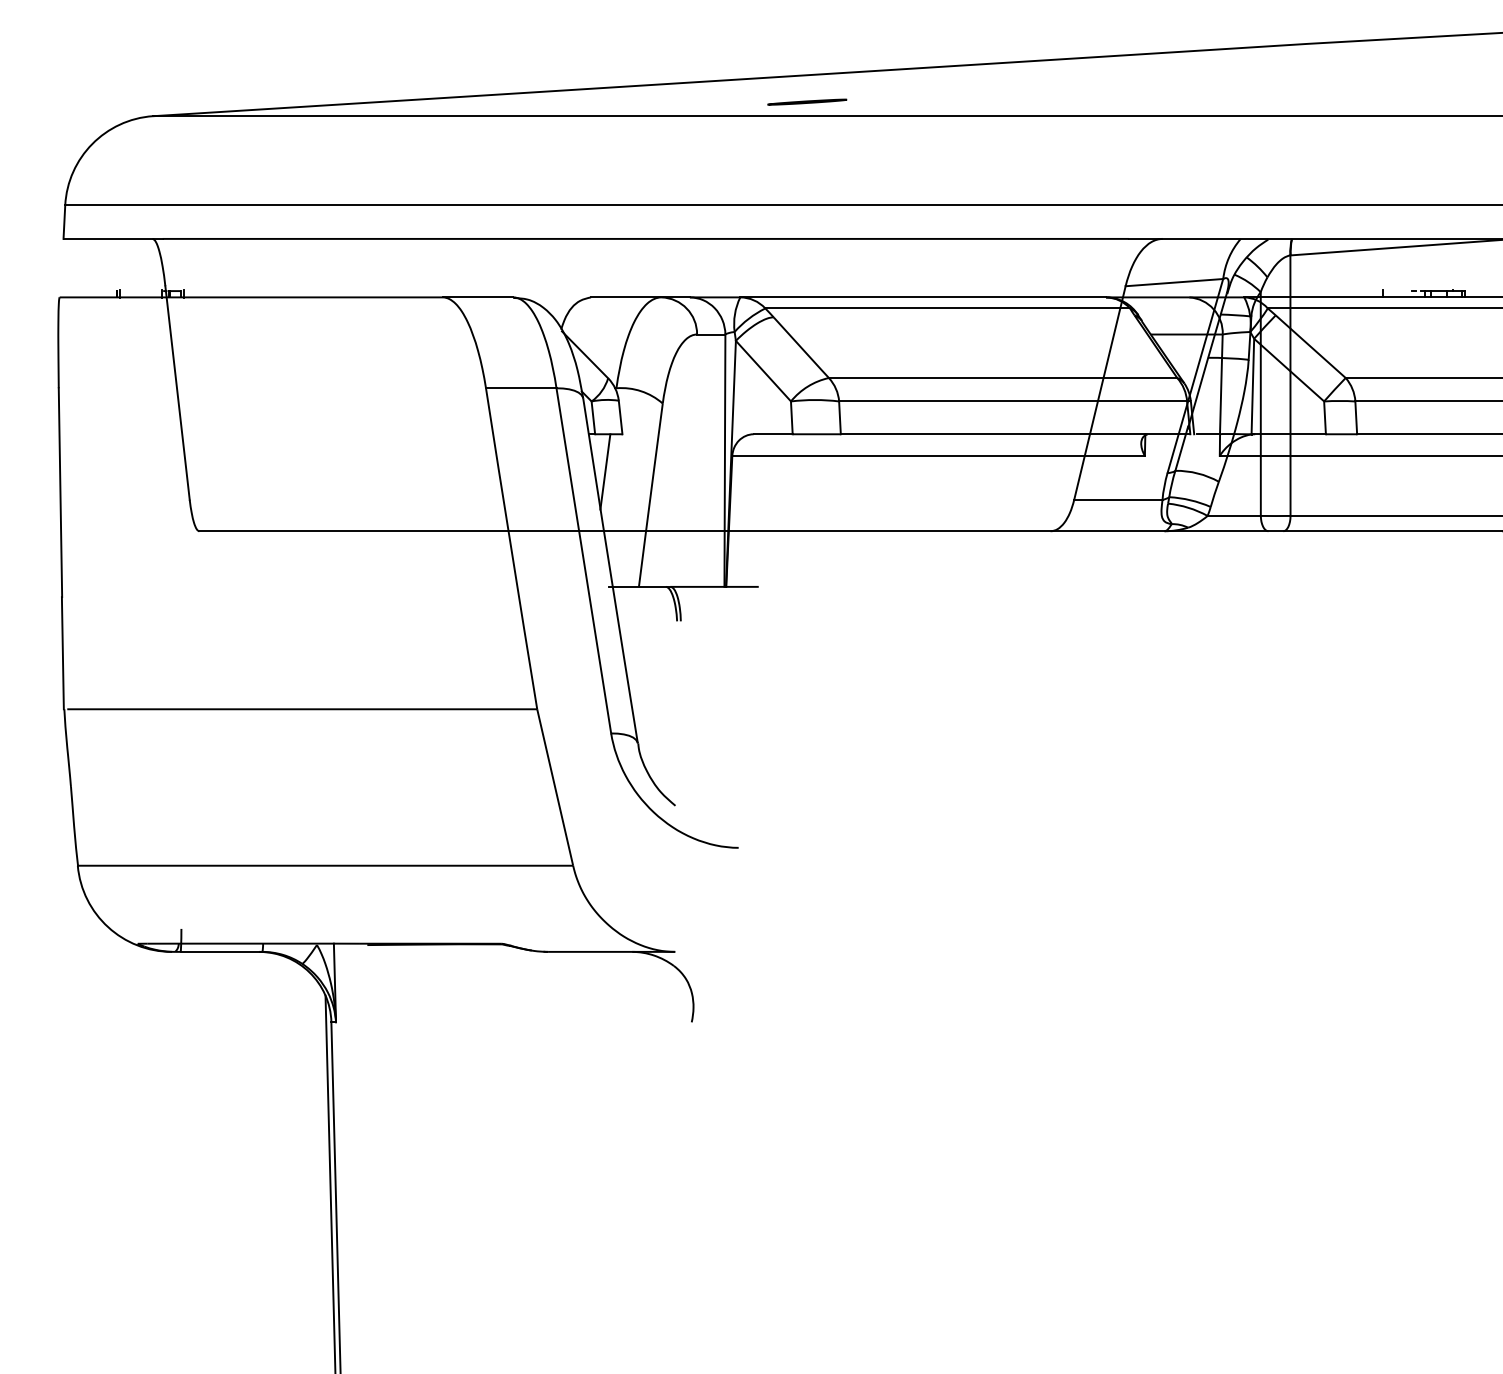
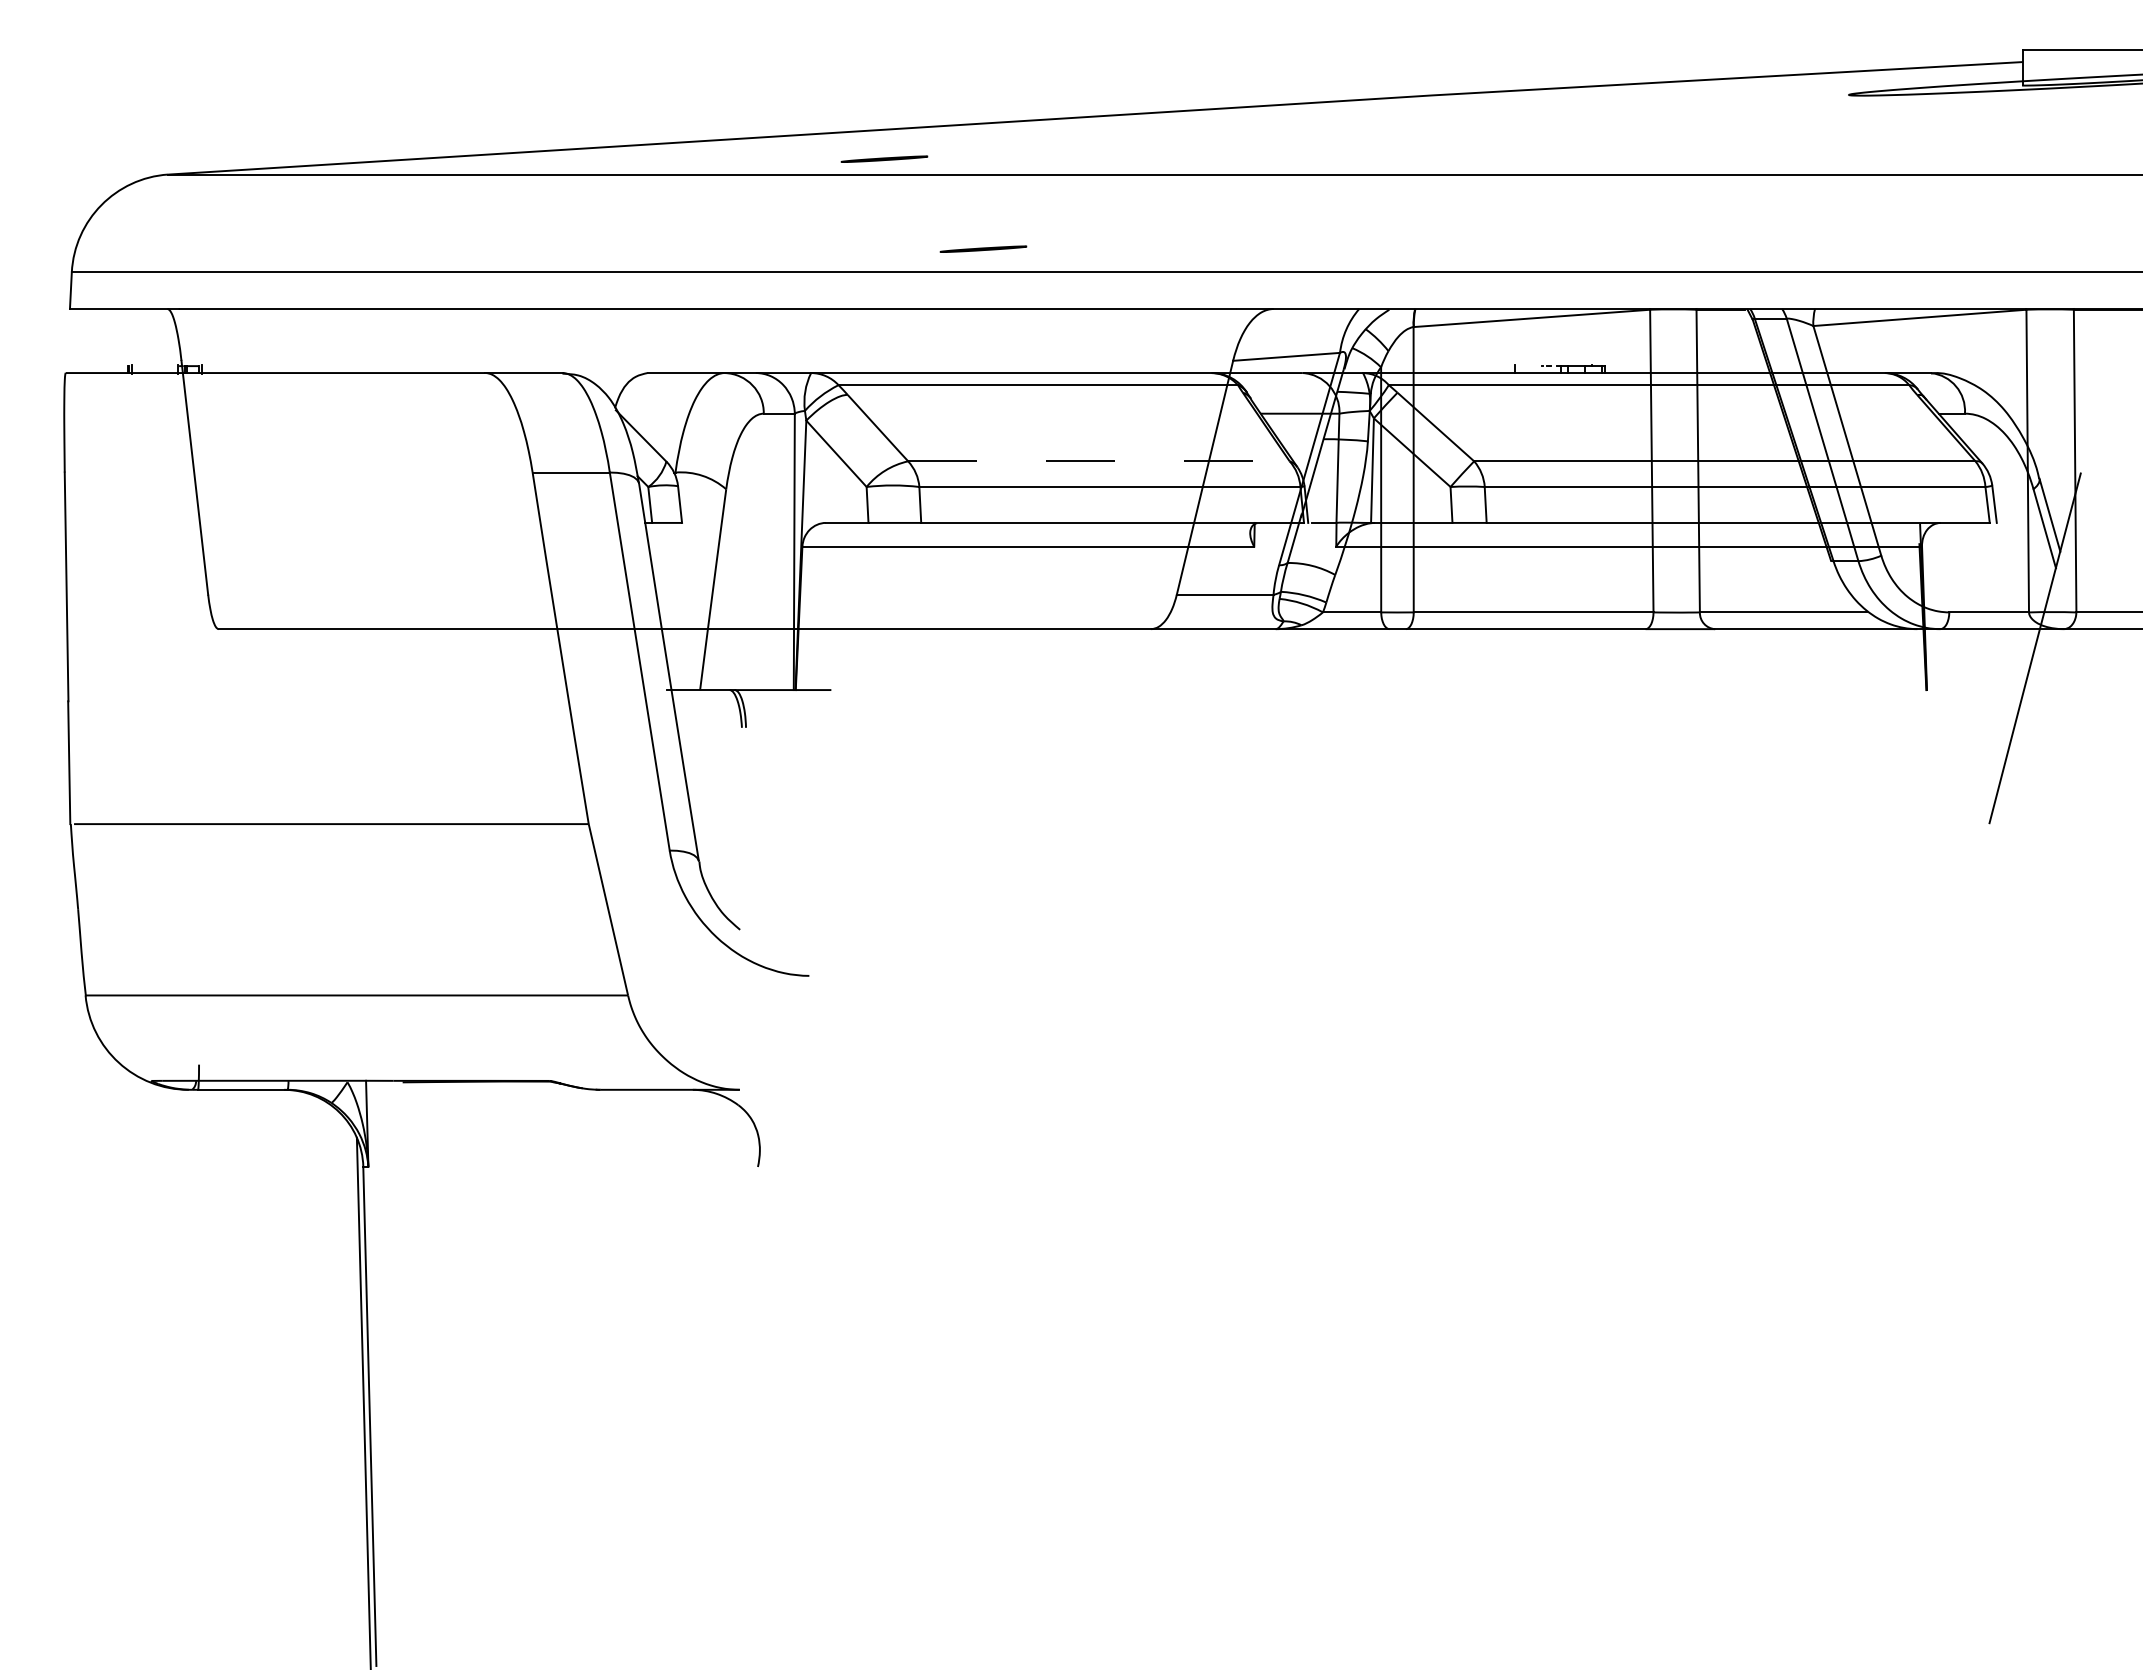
line: (897, 183) -> (983, 248), added
line: (1002, 378) -> (1098, 461), solid -> dashed
line: (604, 472) -> (662, 564), removed

